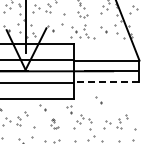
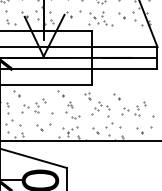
line: (106, 81) -> (124, 68), dashed -> solid
part: (98, 99) -> (116, 96), moved
part: (54, 123) -> (72, 110), size x1.67

